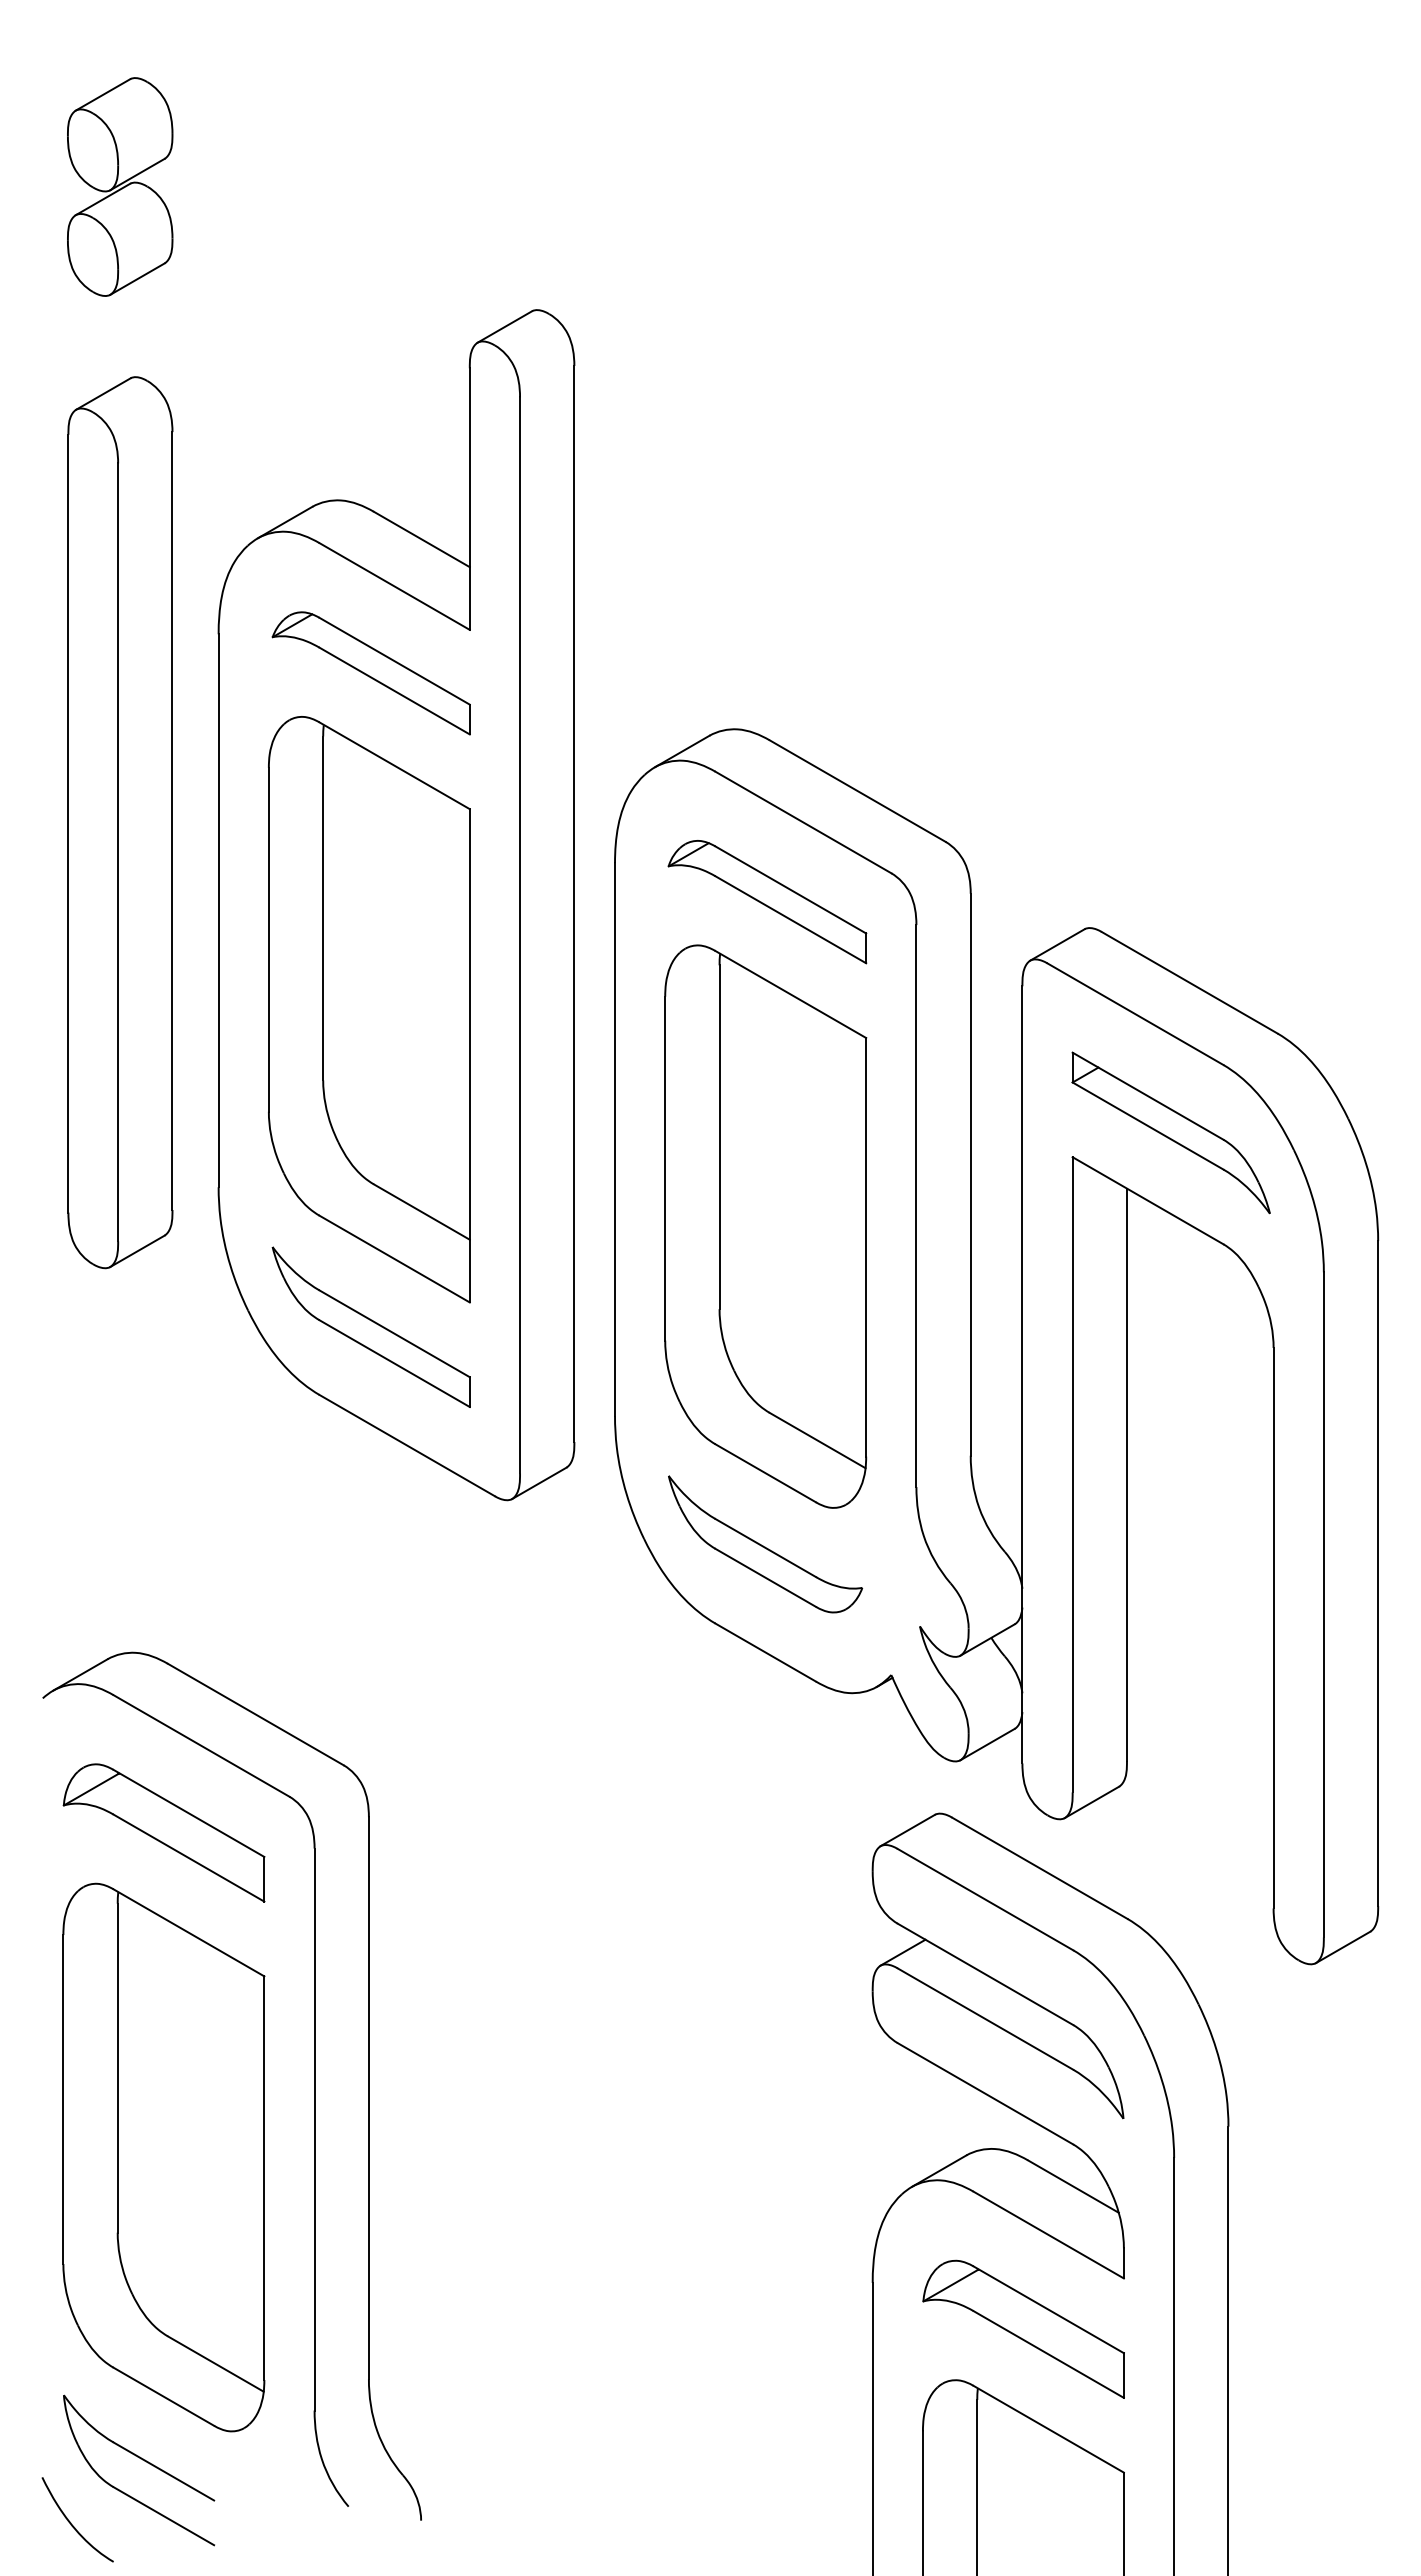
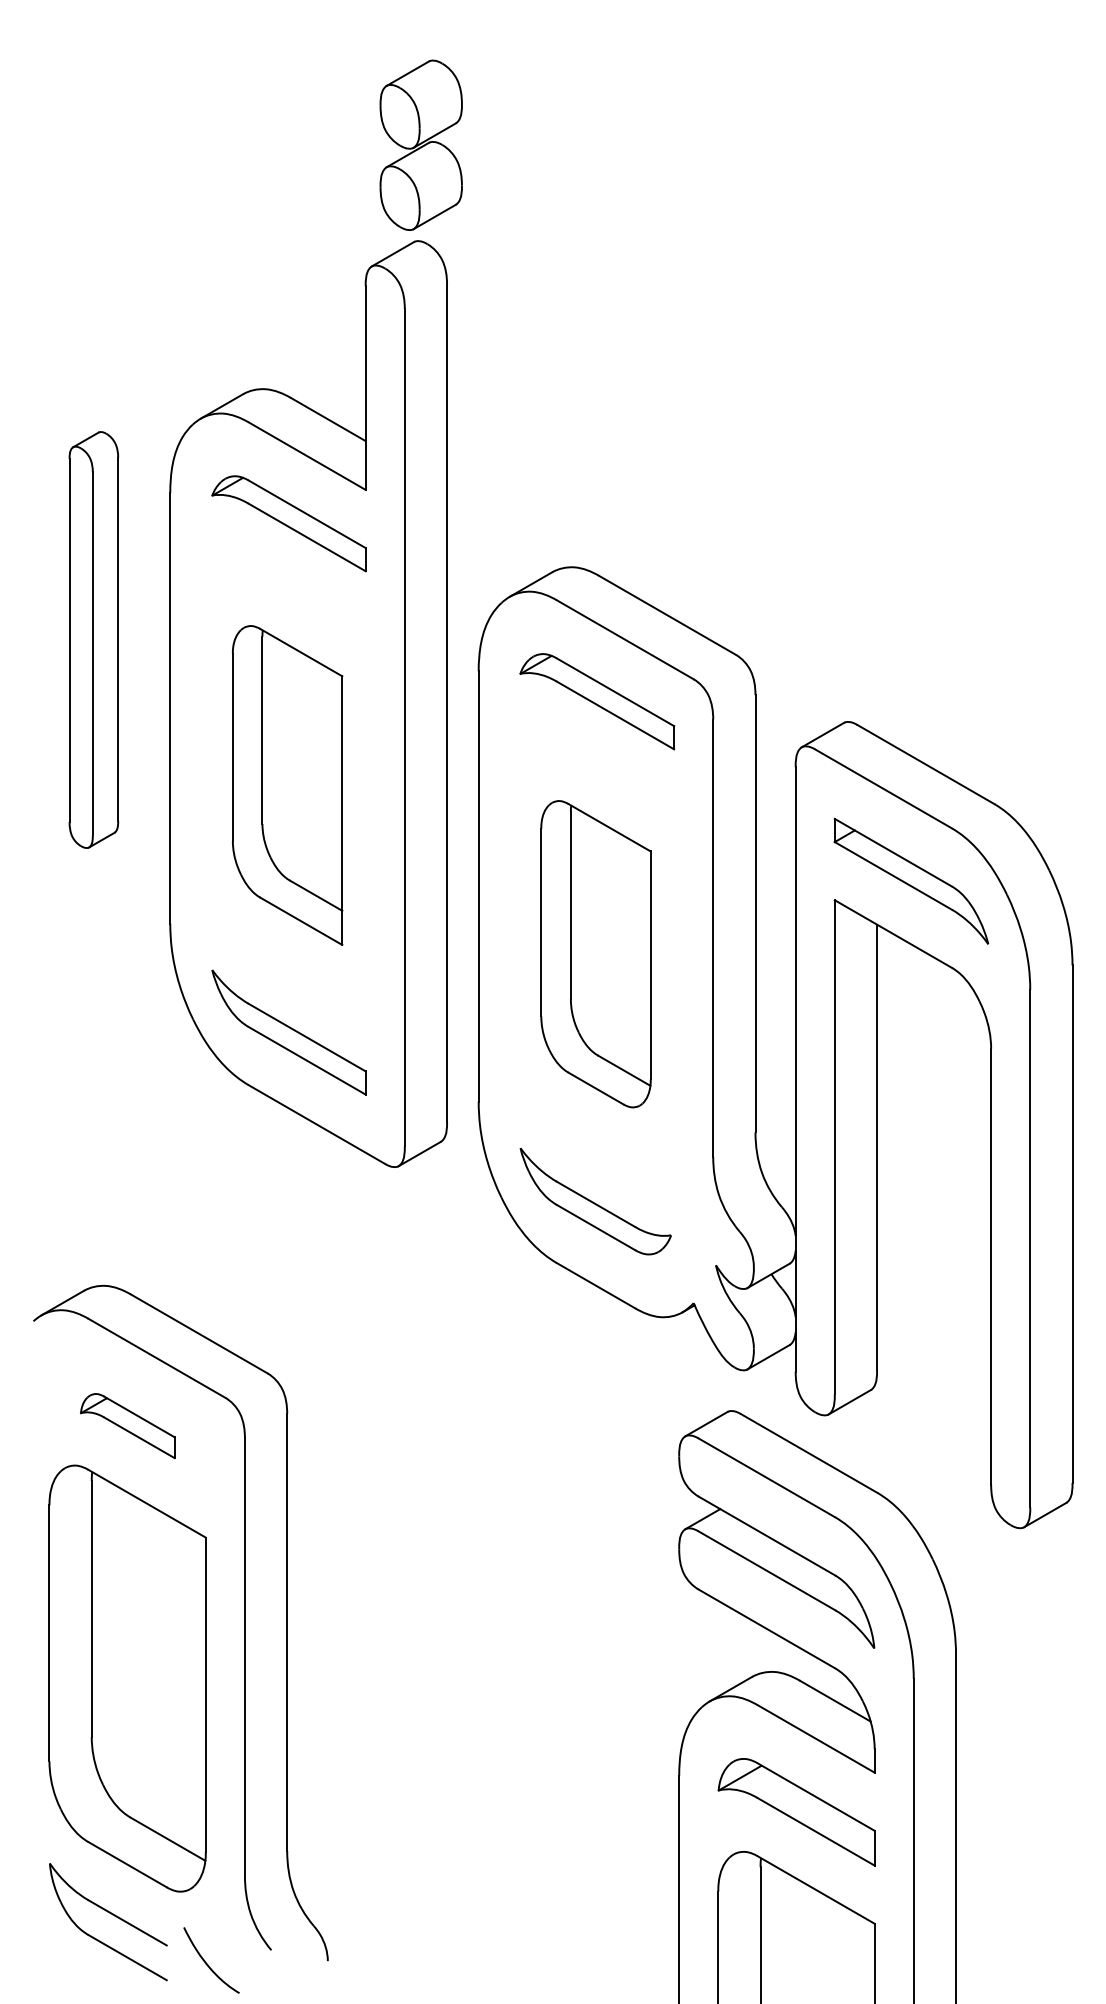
part: (120, 186) -> (421, 144), moved
part: (120, 822) -> (93, 639), size x0.6
part: (369, 1009) -> (287, 785), size x0.7
part: (765, 1226) -> (595, 954), size x0.7
part: (163, 1832) -> (127, 1425), size x0.6
curve: (71, 2522) -> (206, 1962), moved

